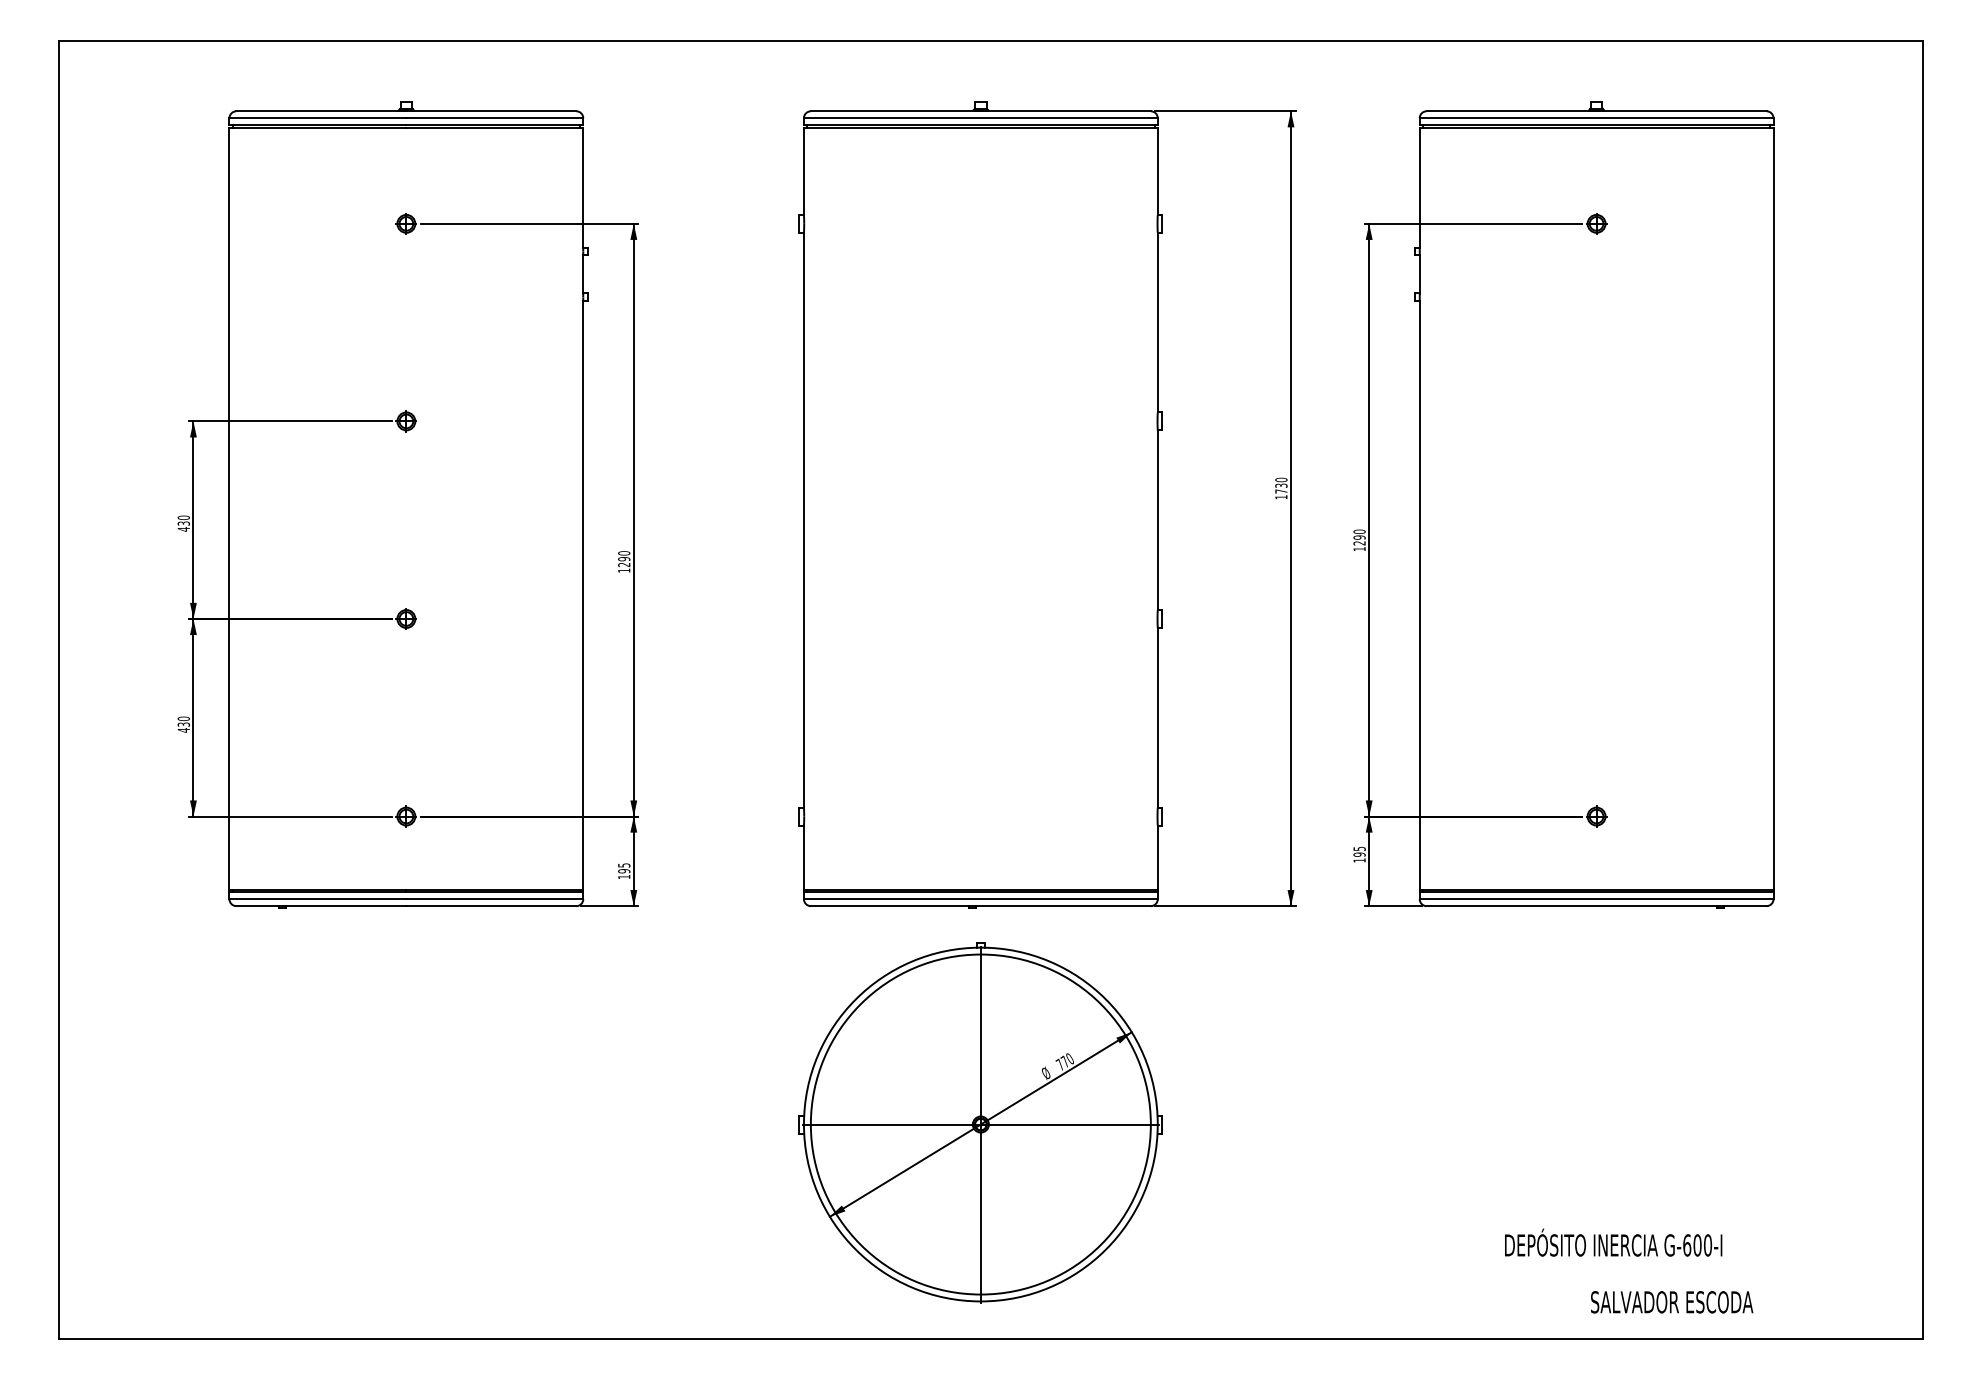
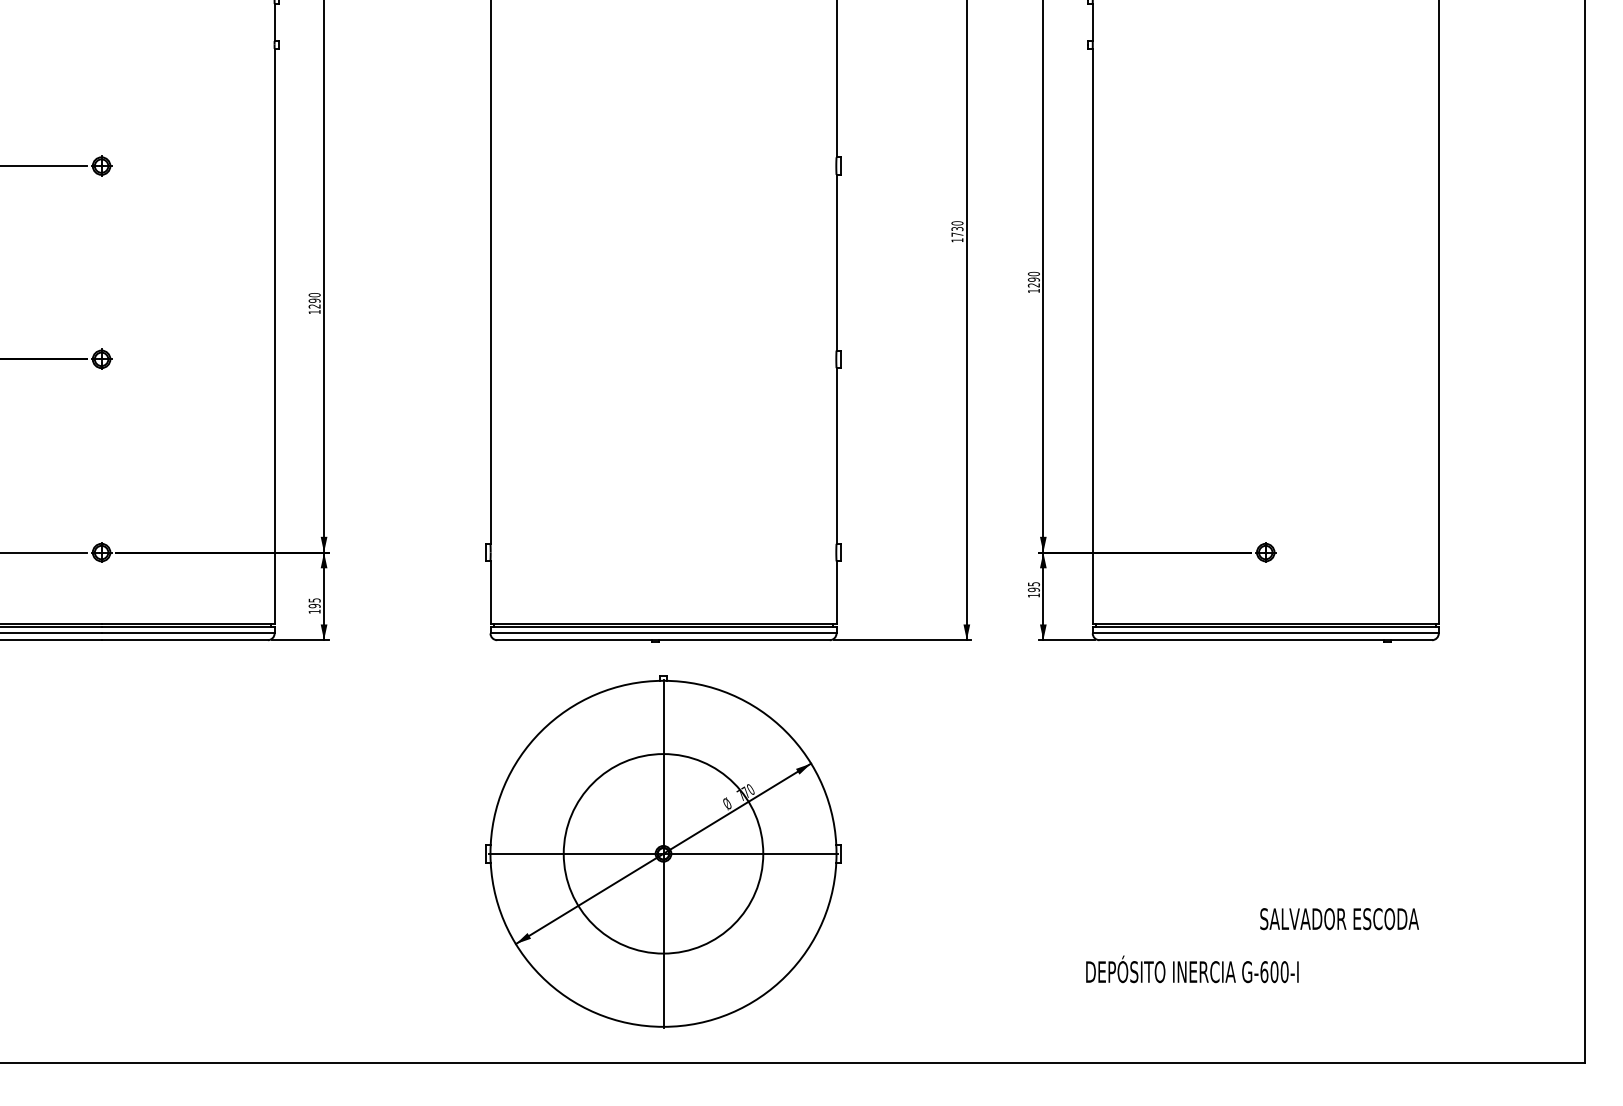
circle: (980, 1124) -> (663, 853), size x0.6
text: (1613, 1242) -> (1192, 969), moved
text: (1672, 1302) -> (1339, 919), moved

